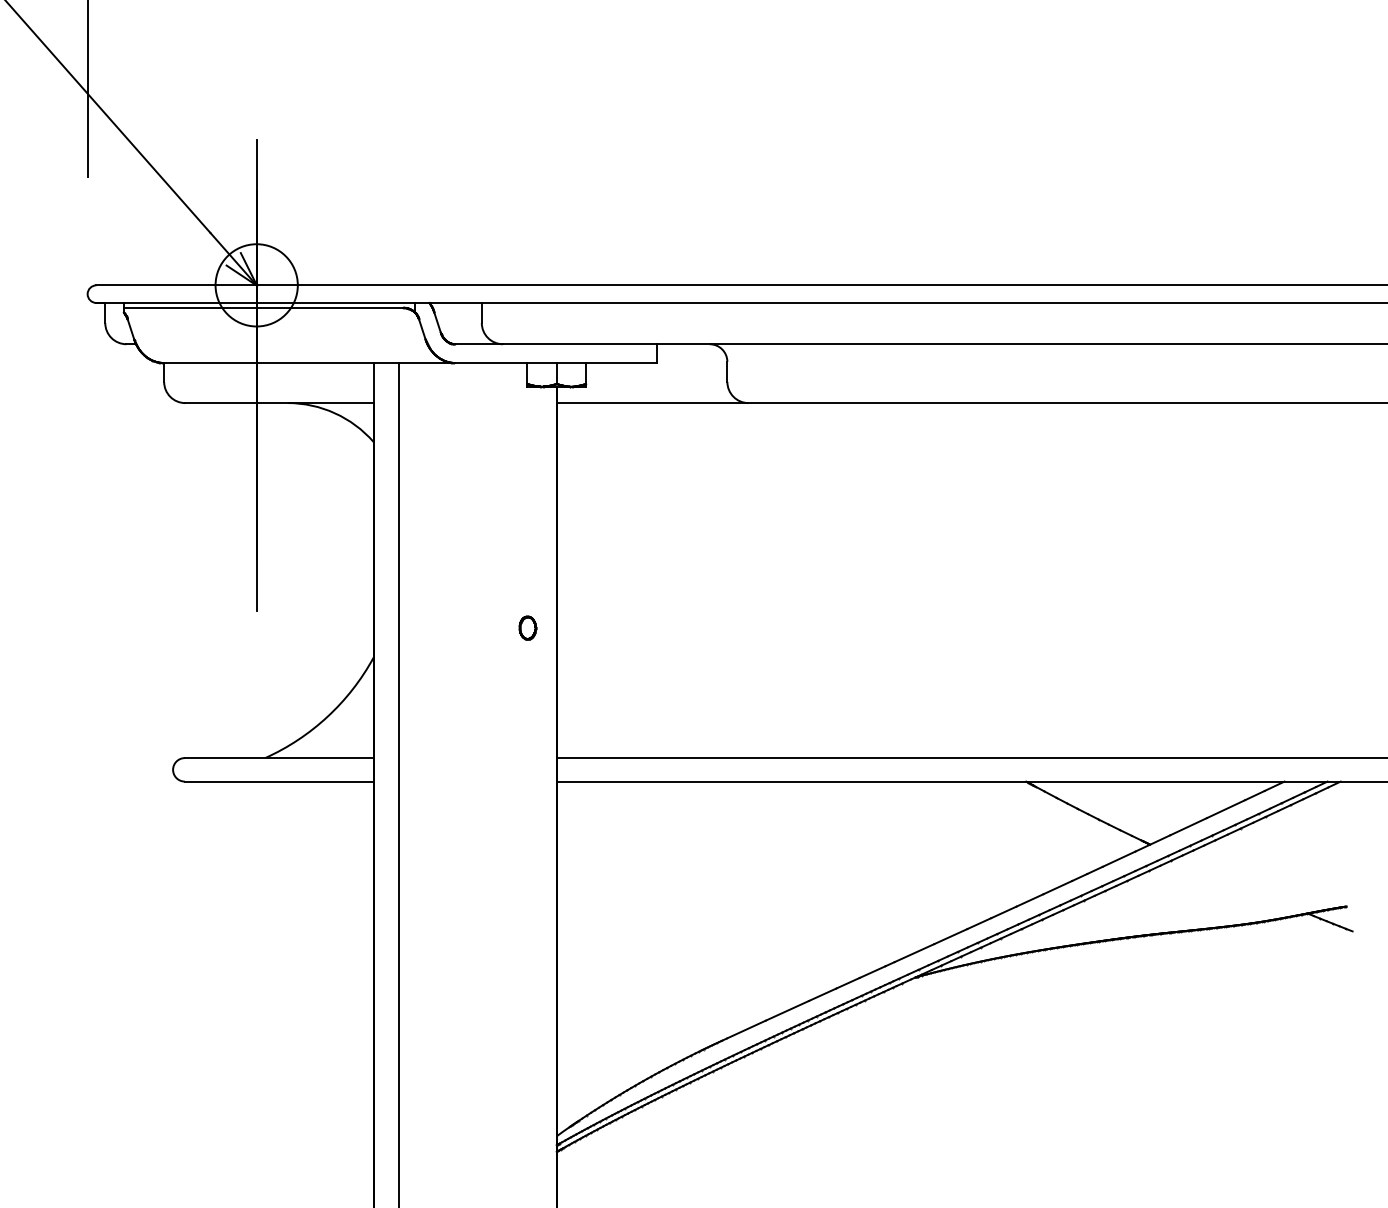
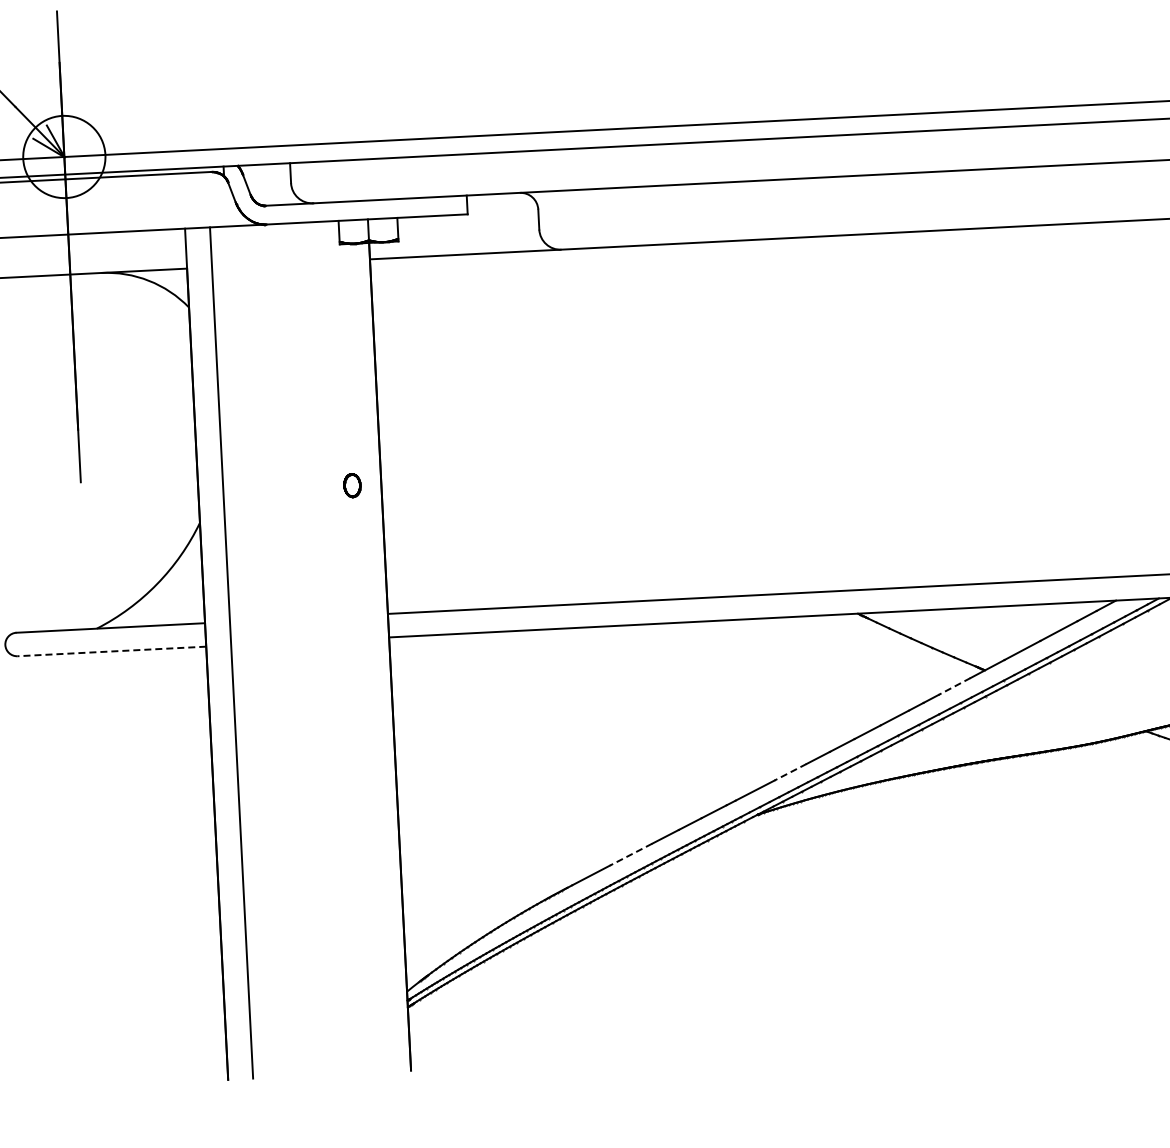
line: (278, 781) -> (111, 651), solid -> dashed
line: (1118, 859) -> (954, 686), solid -> dashed
line: (950, 936) -> (790, 772), solid -> dashed
line: (787, 1010) -> (631, 854), solid -> dashed

